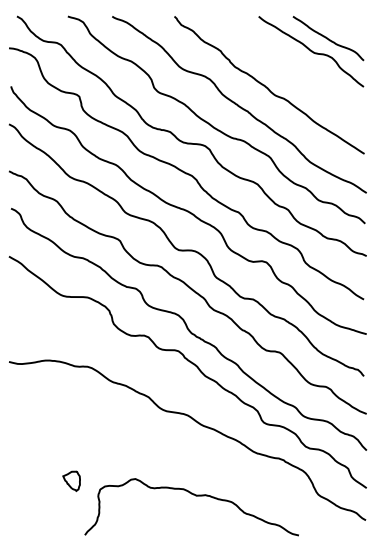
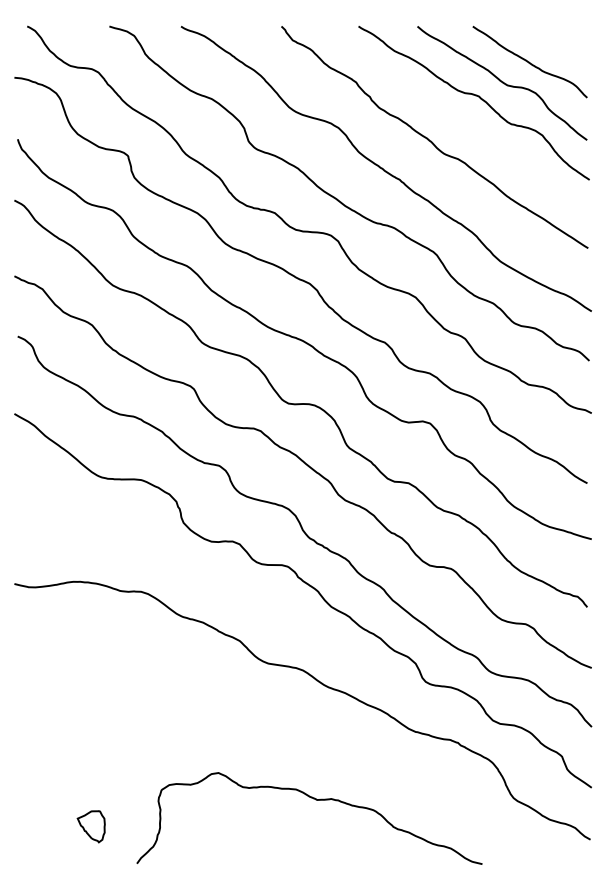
curve: (295, 60) -> (476, 97), added
part: (71, 480) -> (91, 825), moved

